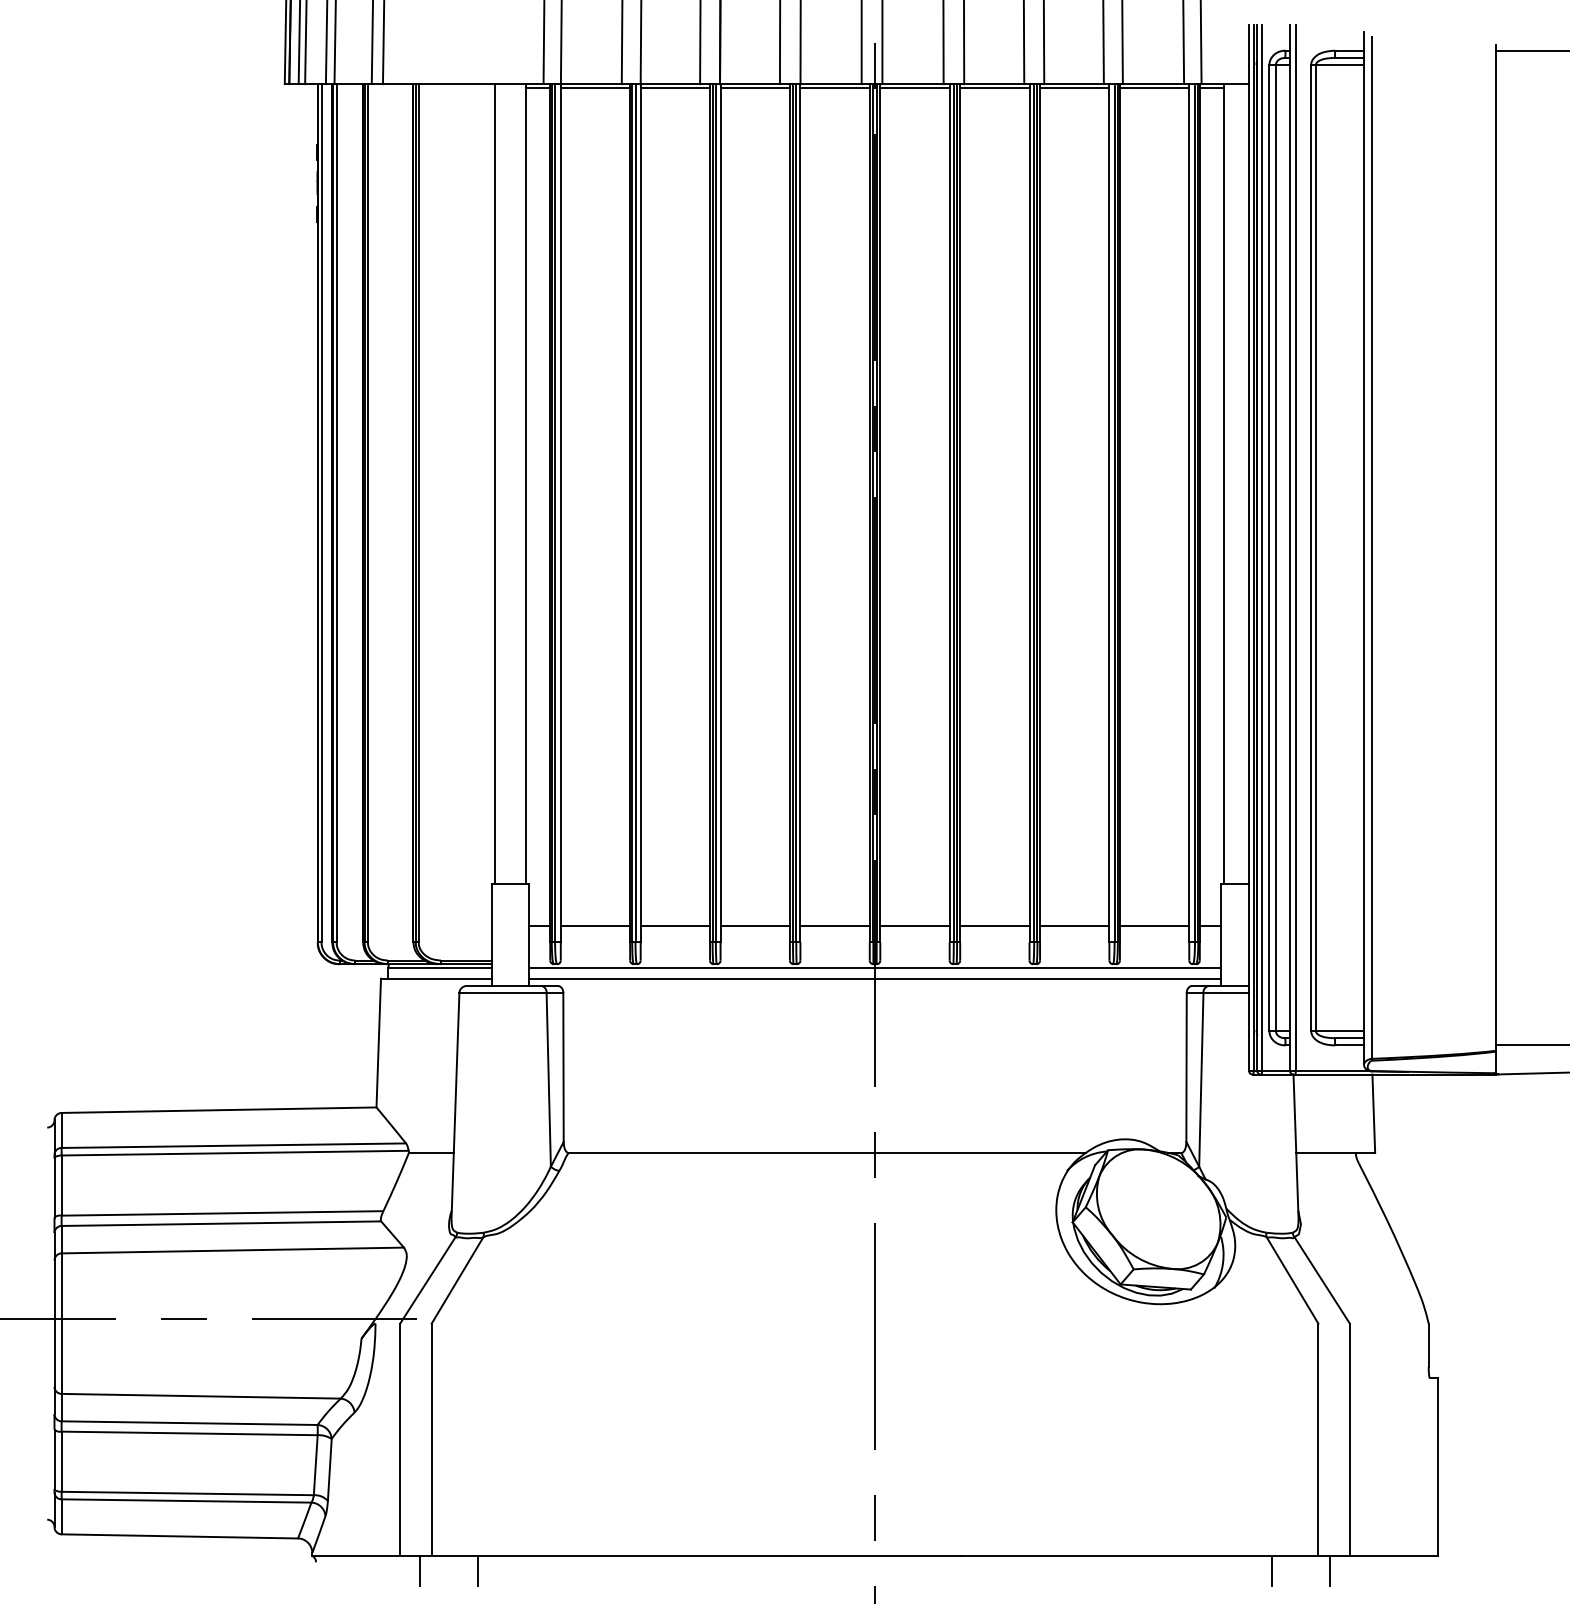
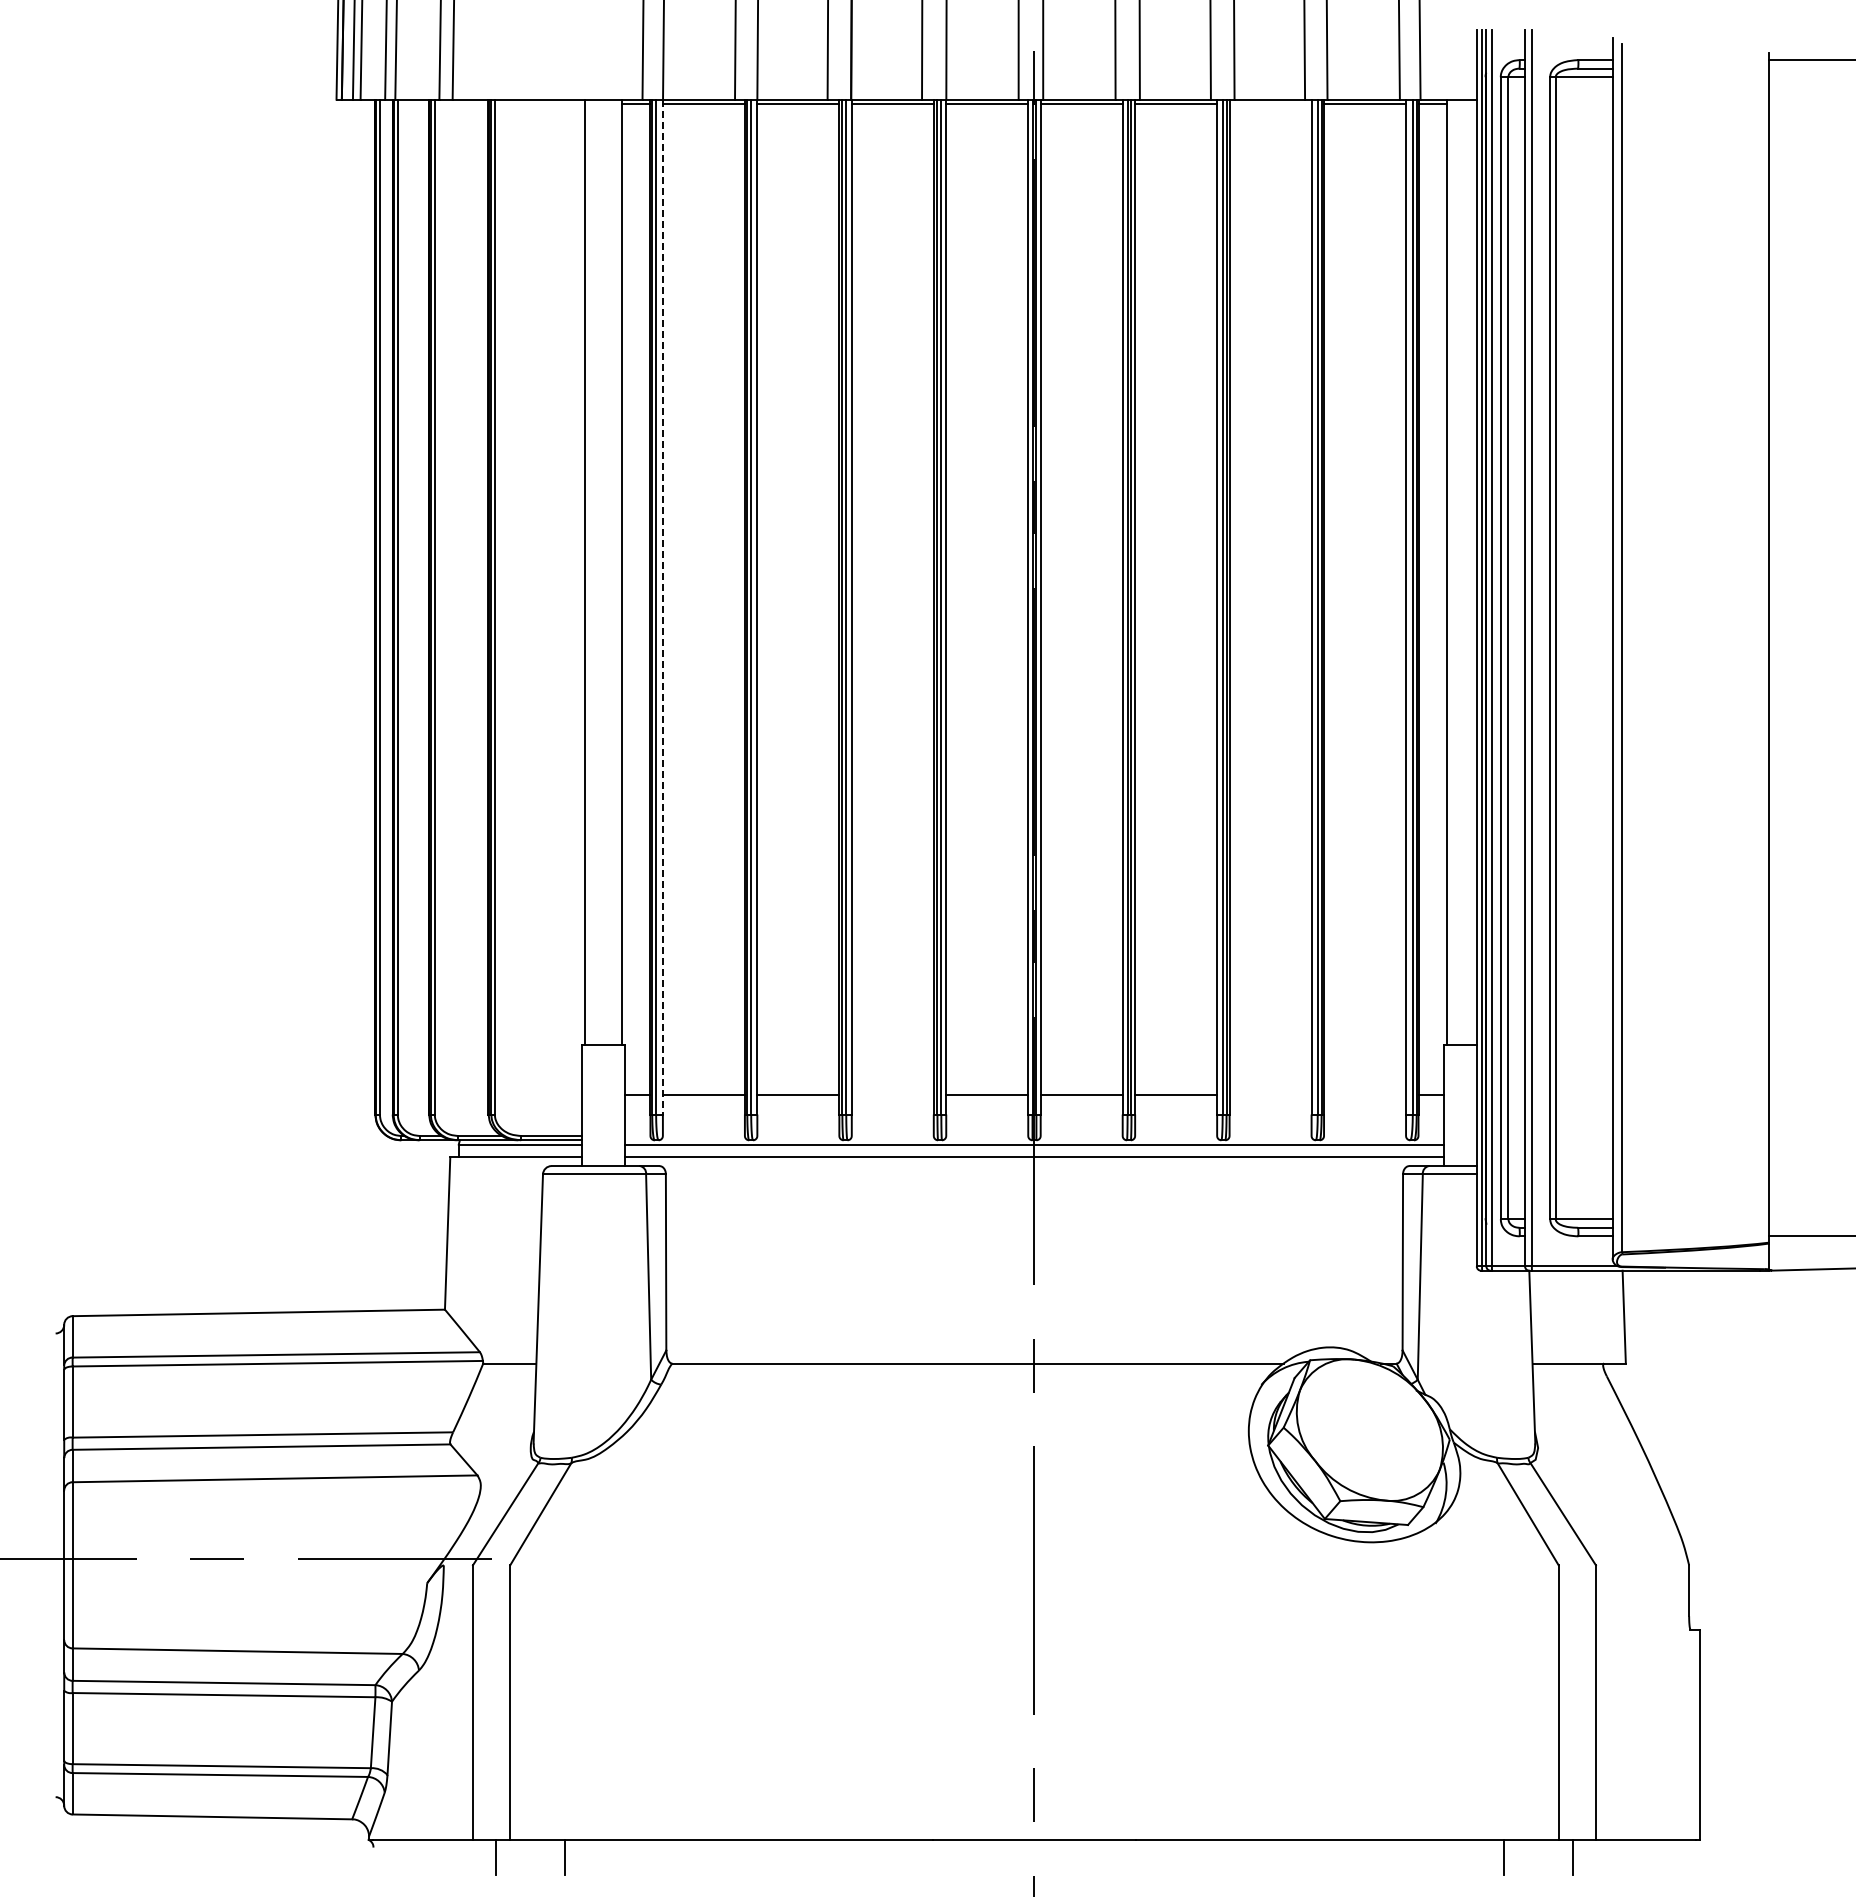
line: (1074, 87) -> (1270, 103), removed
line: (560, 513) -> (662, 607), solid -> dashed
line: (754, 925) -> (892, 1094), removed
line: (1074, 925) -> (1270, 1094), removed
line: (1154, 925) -> (1365, 1094), removed

